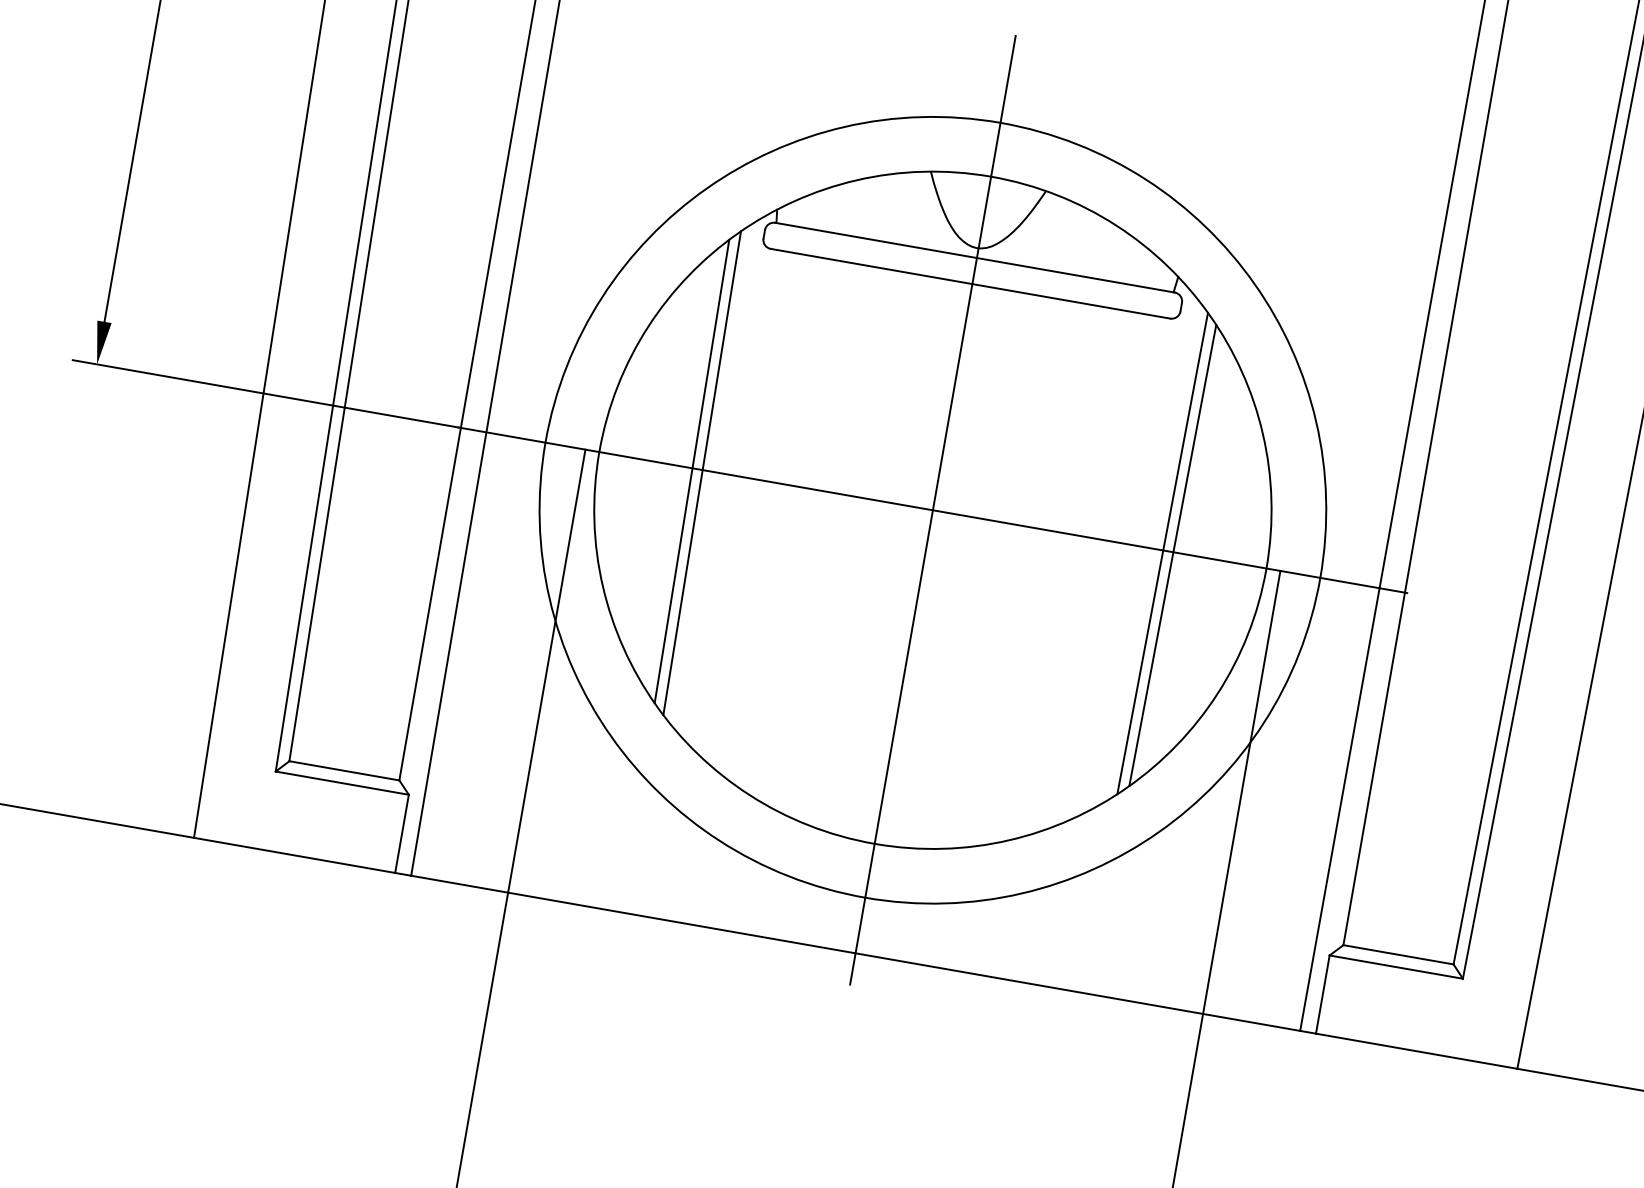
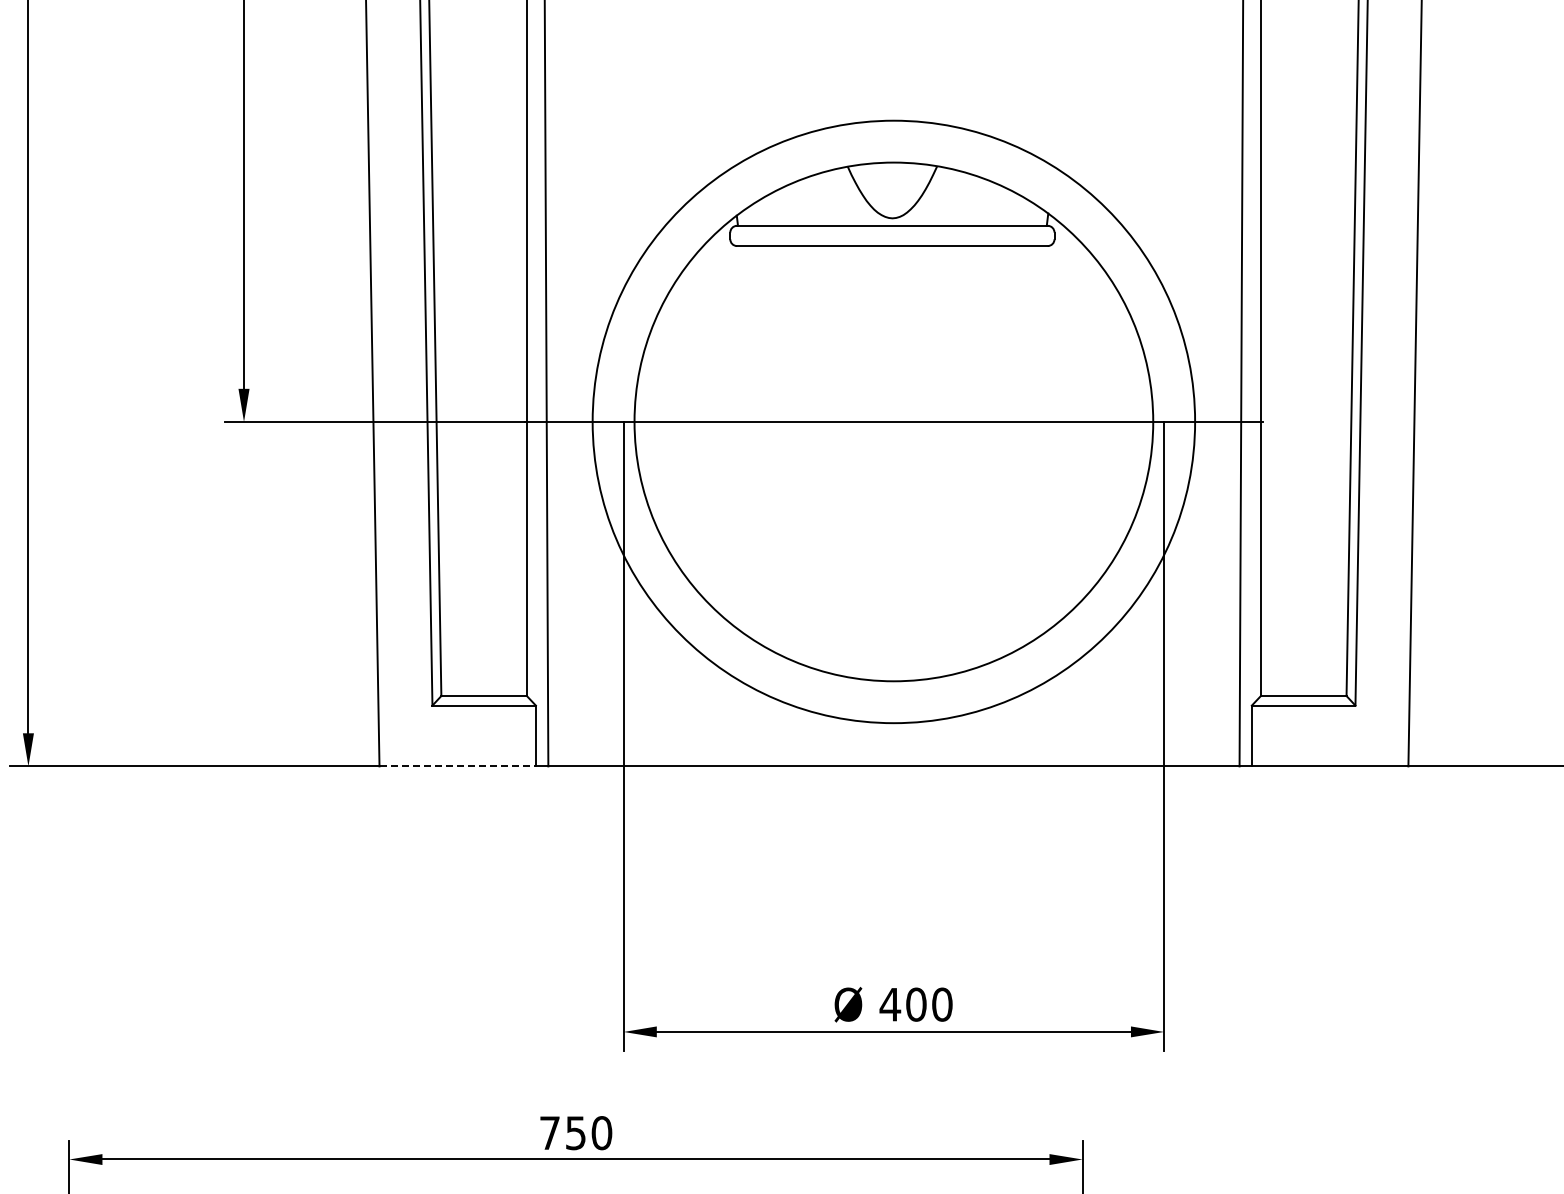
line: (691, 471) -> (706, 424), removed
line: (701, 473) -> (714, 424), removed
line: (932, 509) -> (893, 421), removed
line: (1162, 553) -> (1072, 424), removed
line: (1172, 555) -> (1080, 424), removed
line: (295, 855) -> (458, 766), solid -> dashed

